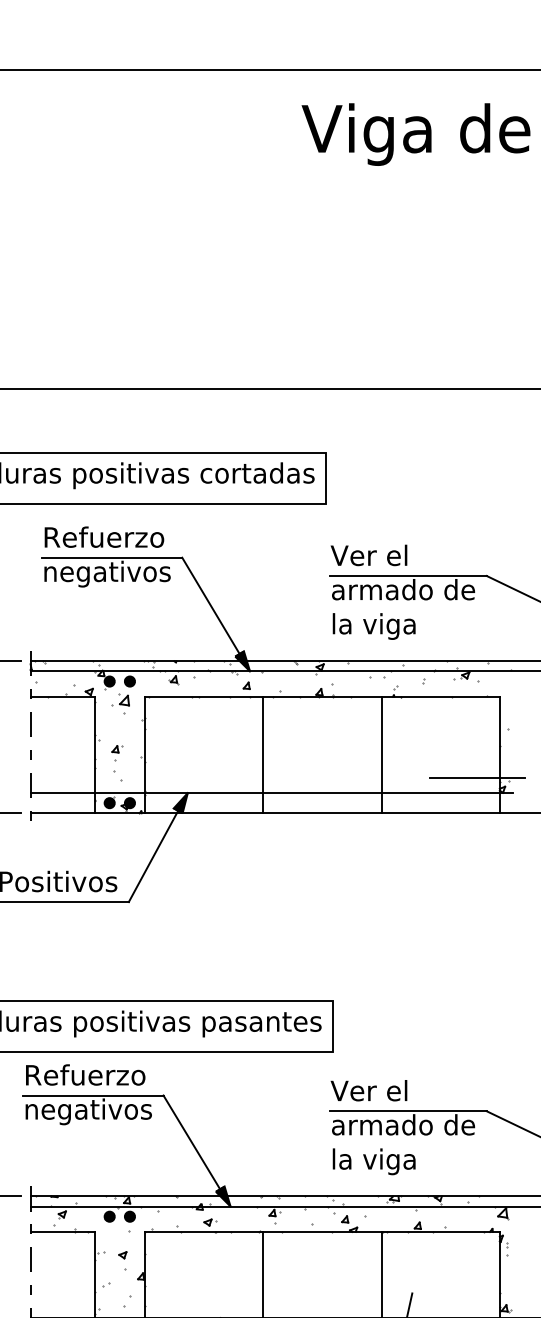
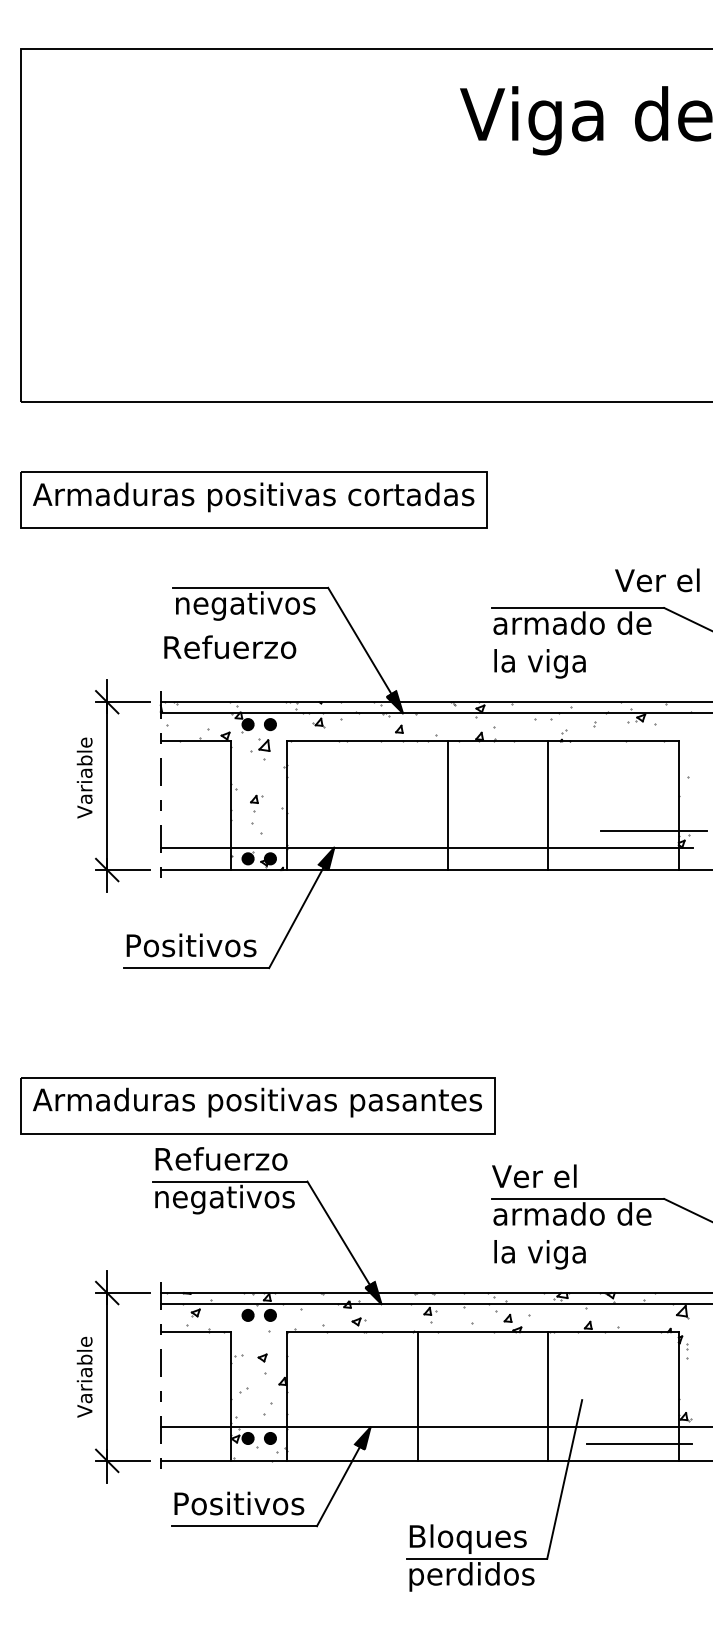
text: (104, 536) -> (230, 646), moved
text: (369, 555) -> (657, 580), moved
line: (263, 754) -> (447, 805), moved

